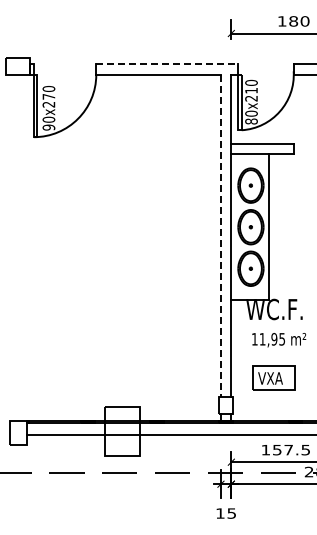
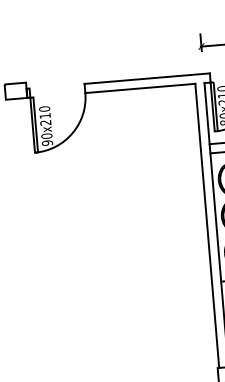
line: (167, 64) -> (147, 78), dashed -> solid
text: (48, 96) -> (44, 115), 90x270 -> 90x210
line: (220, 236) -> (206, 226), dashed -> solid

